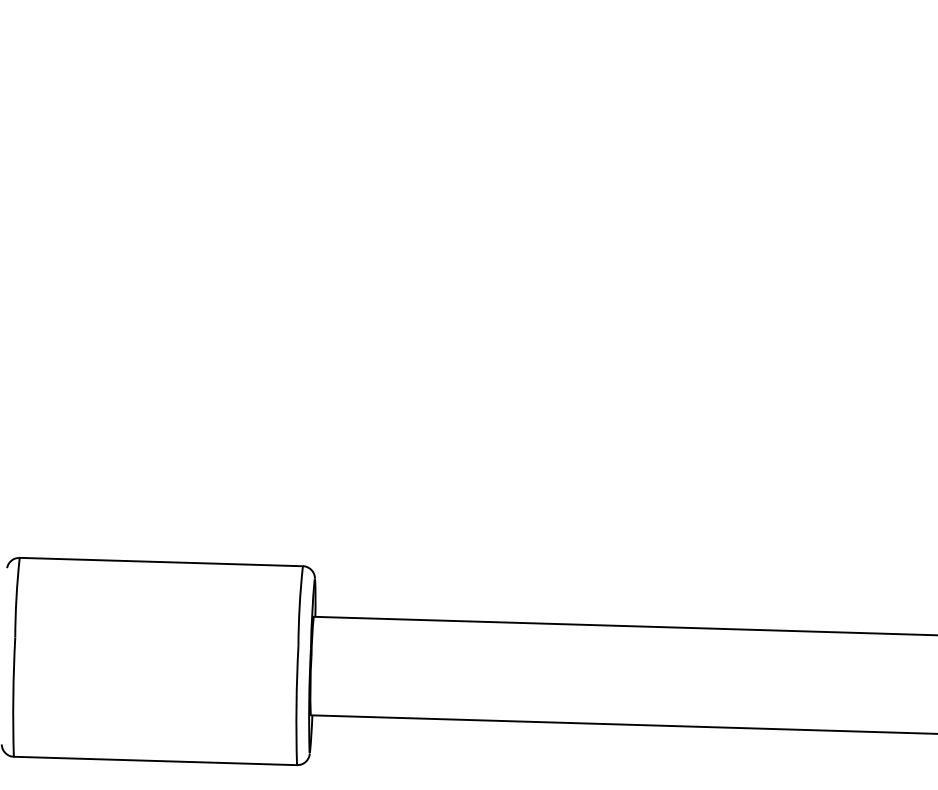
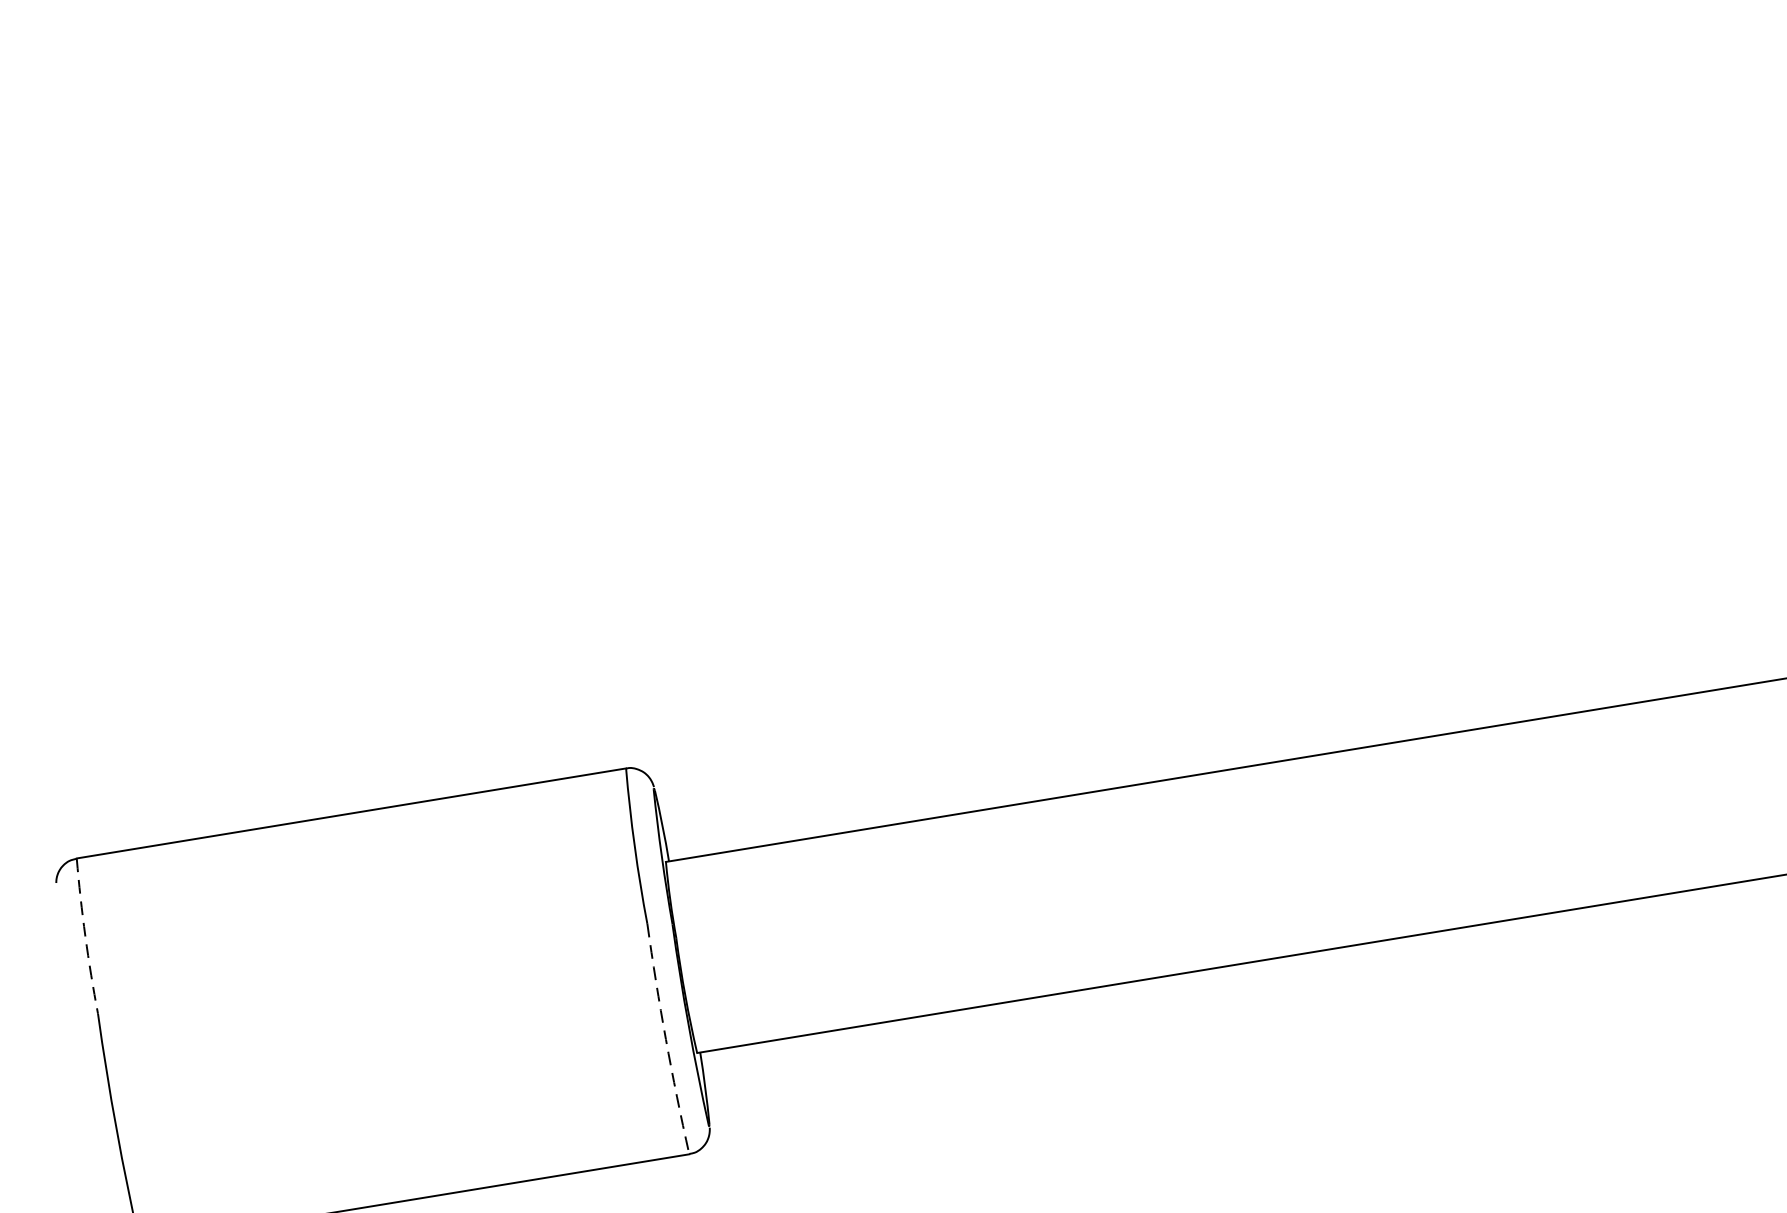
arc: (16, 597) -> (85, 936), solid -> dashed
arc: (296, 705) -> (665, 1039), solid -> dashed

